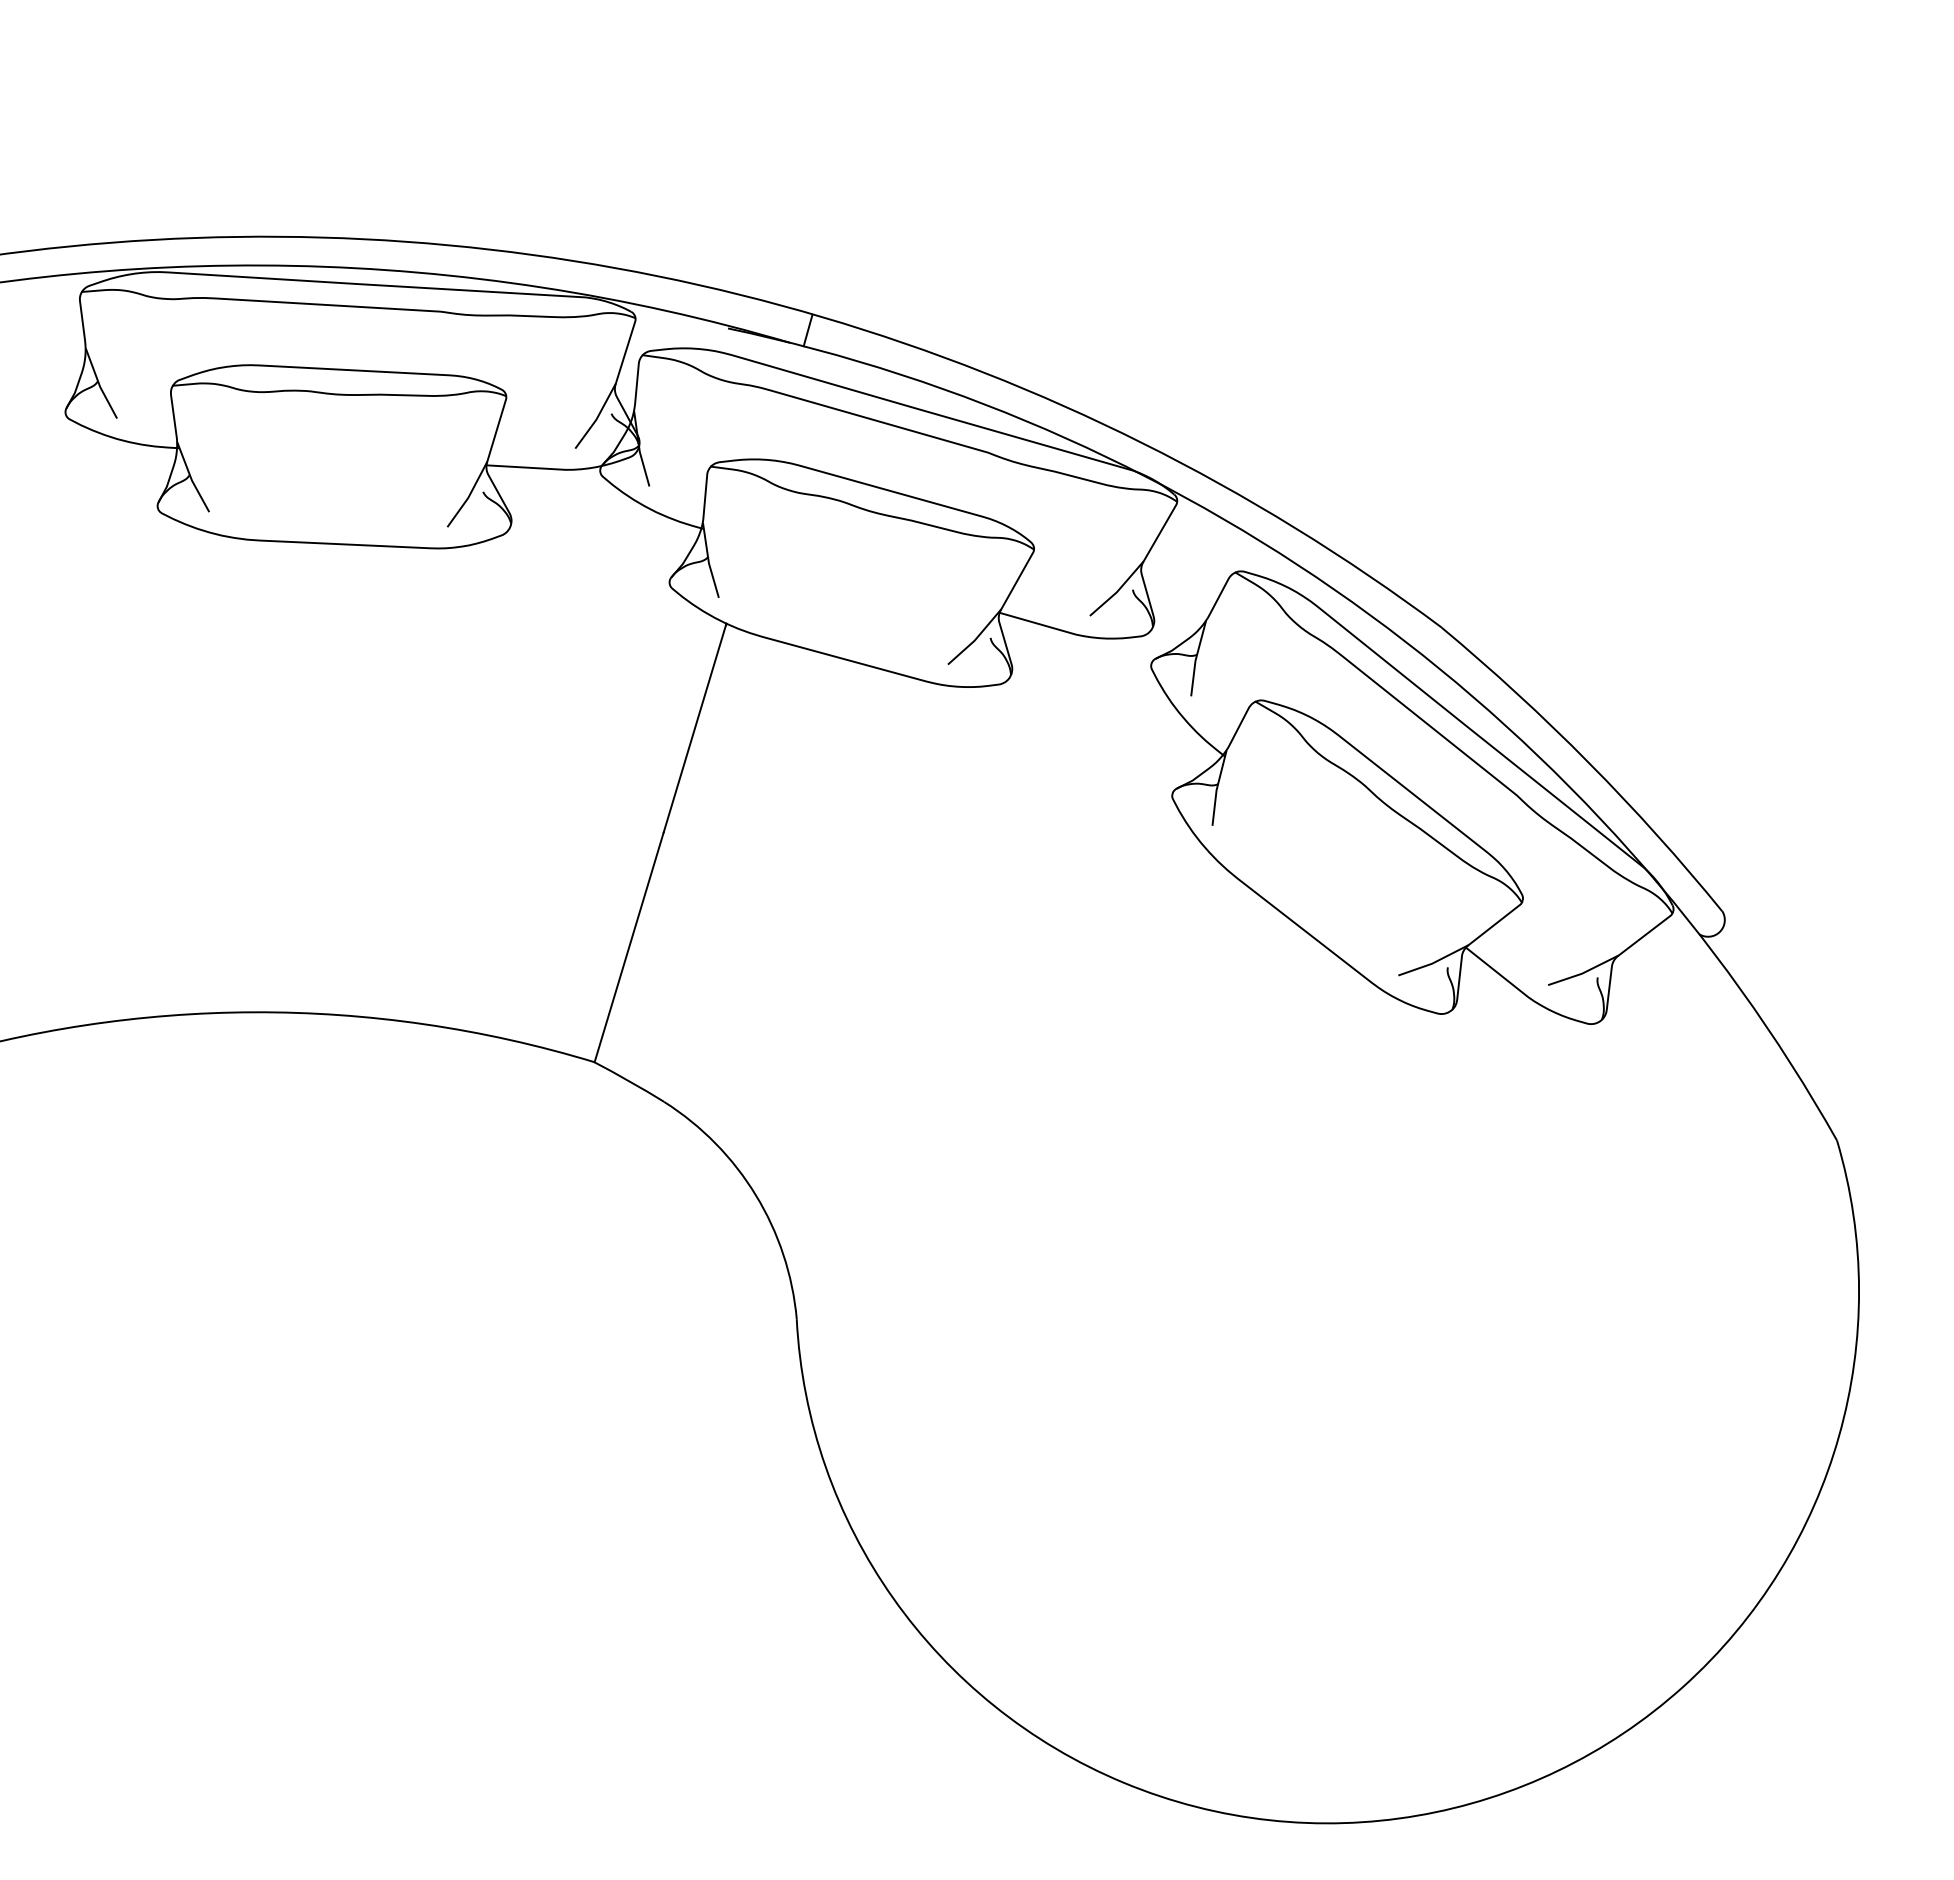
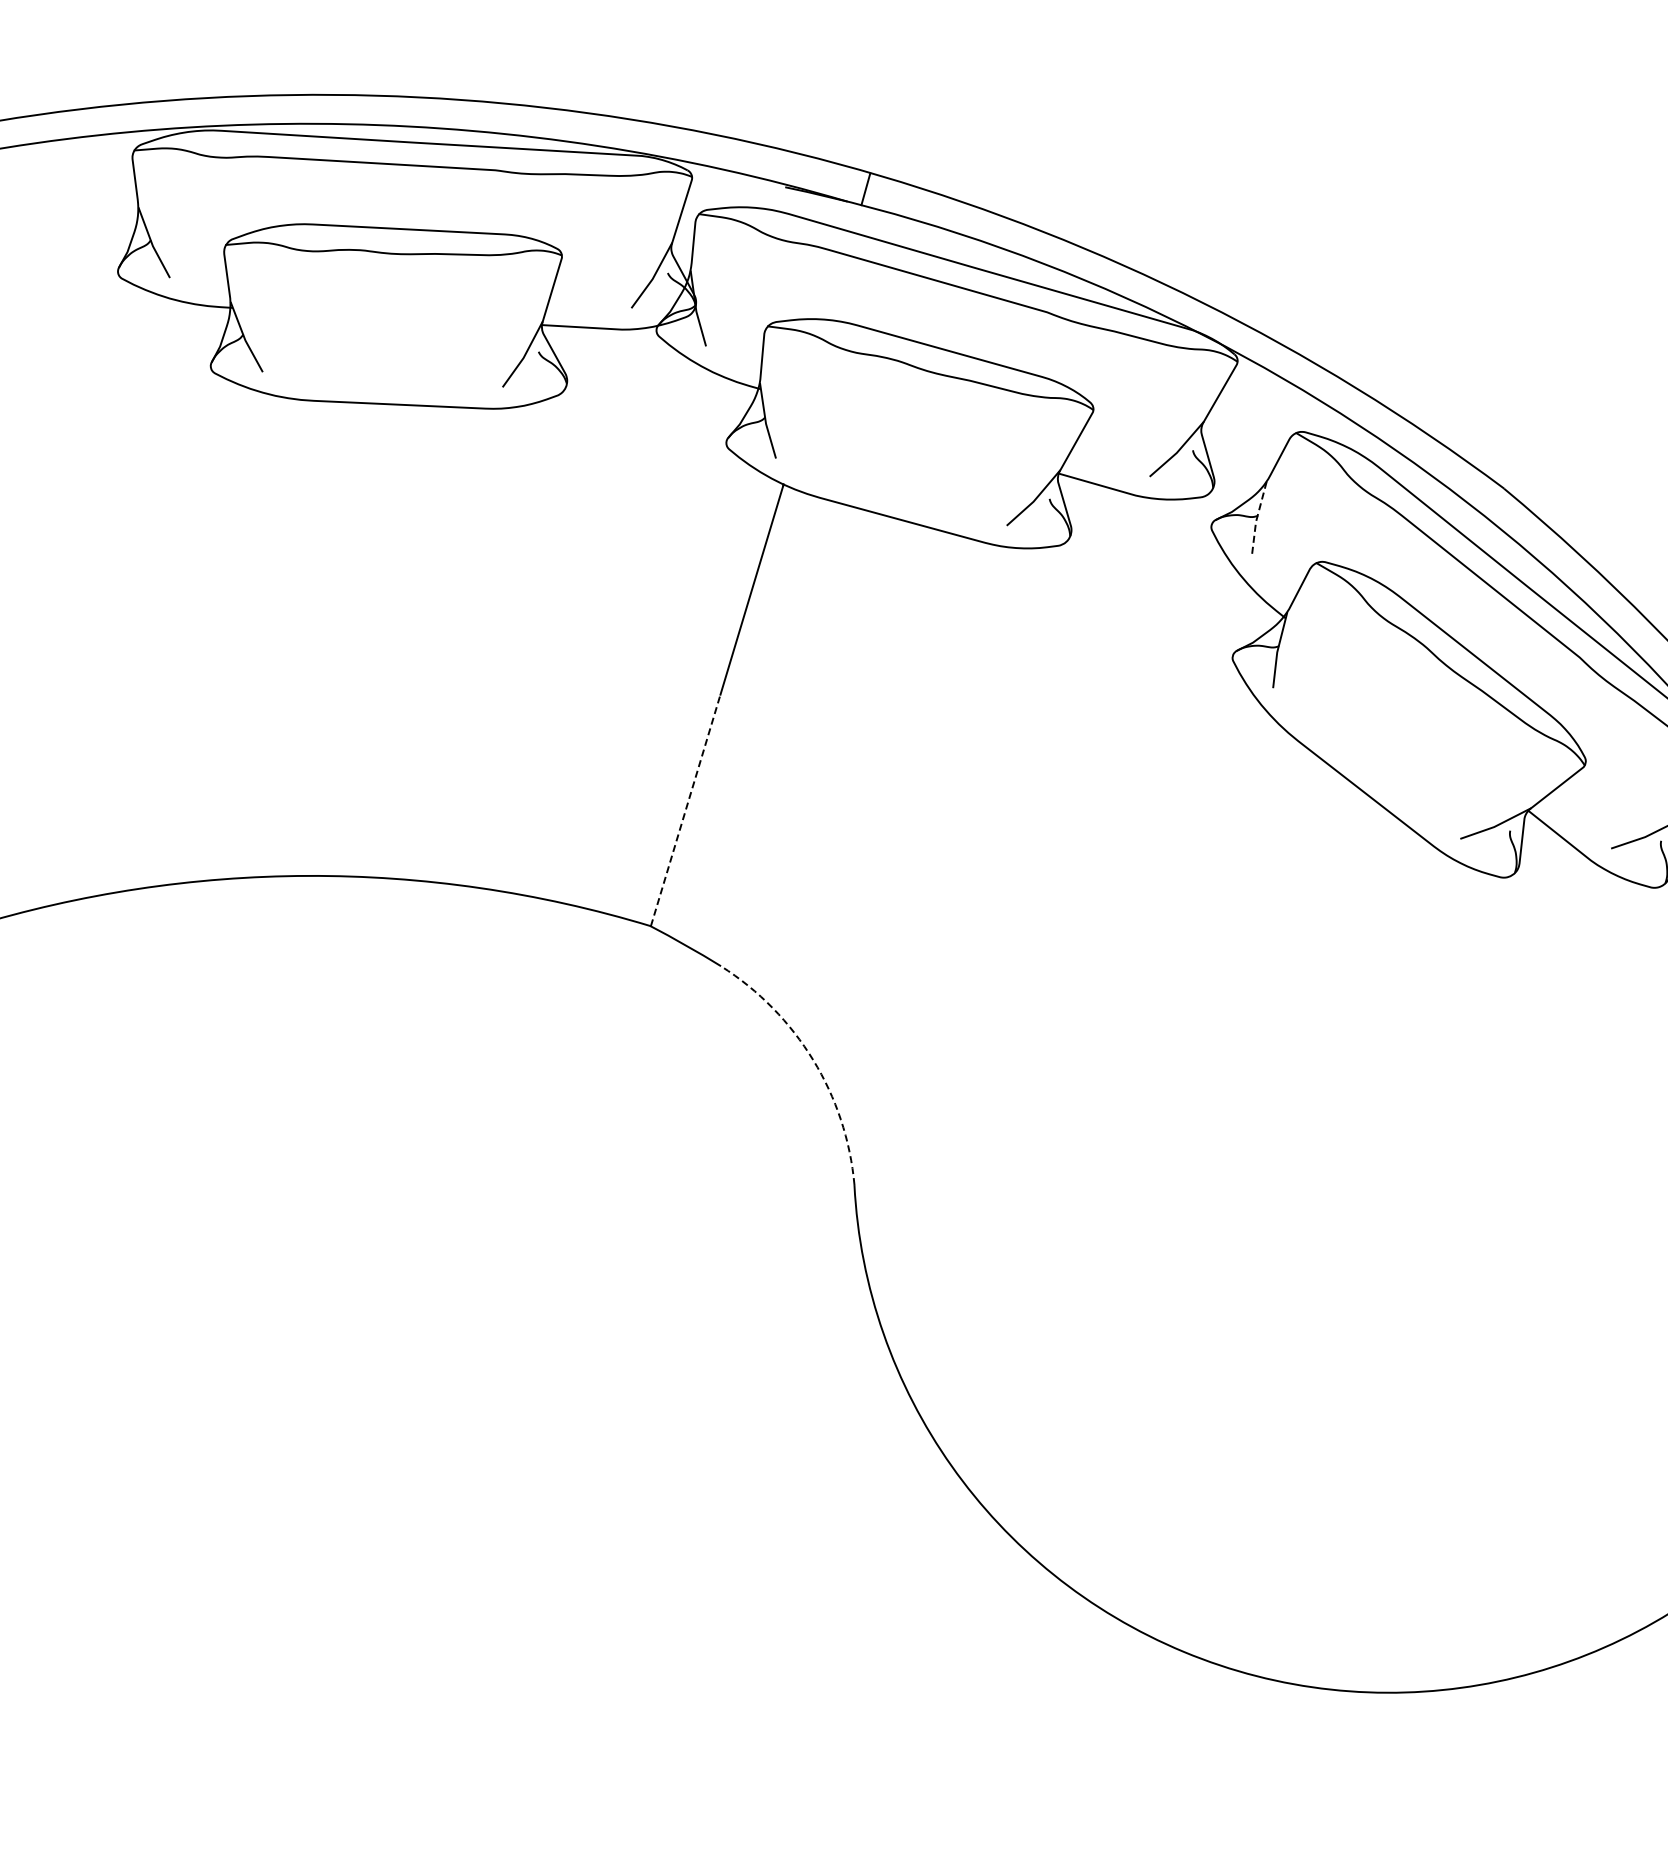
line: (1196, 658) -> (1257, 519), solid -> dashed
line: (629, 947) -> (686, 810), solid -> dashed
arc: (755, 1195) -> (812, 1060), solid -> dashed

